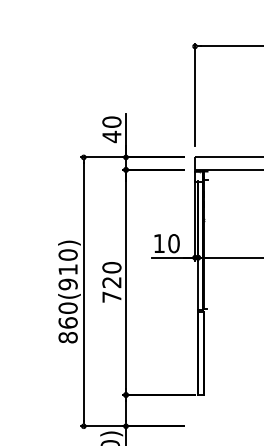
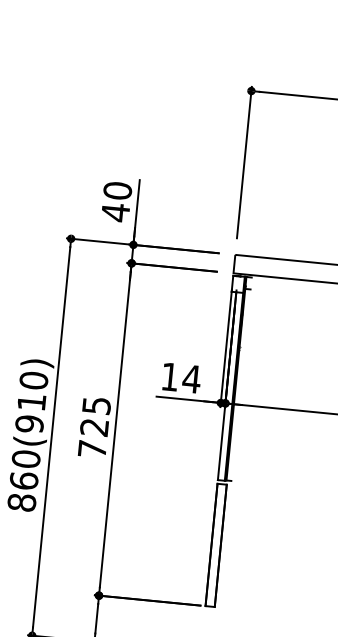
text: (173, 243) -> (191, 378), 10 -> 14
text: (111, 267) -> (96, 405), 720 -> 725

